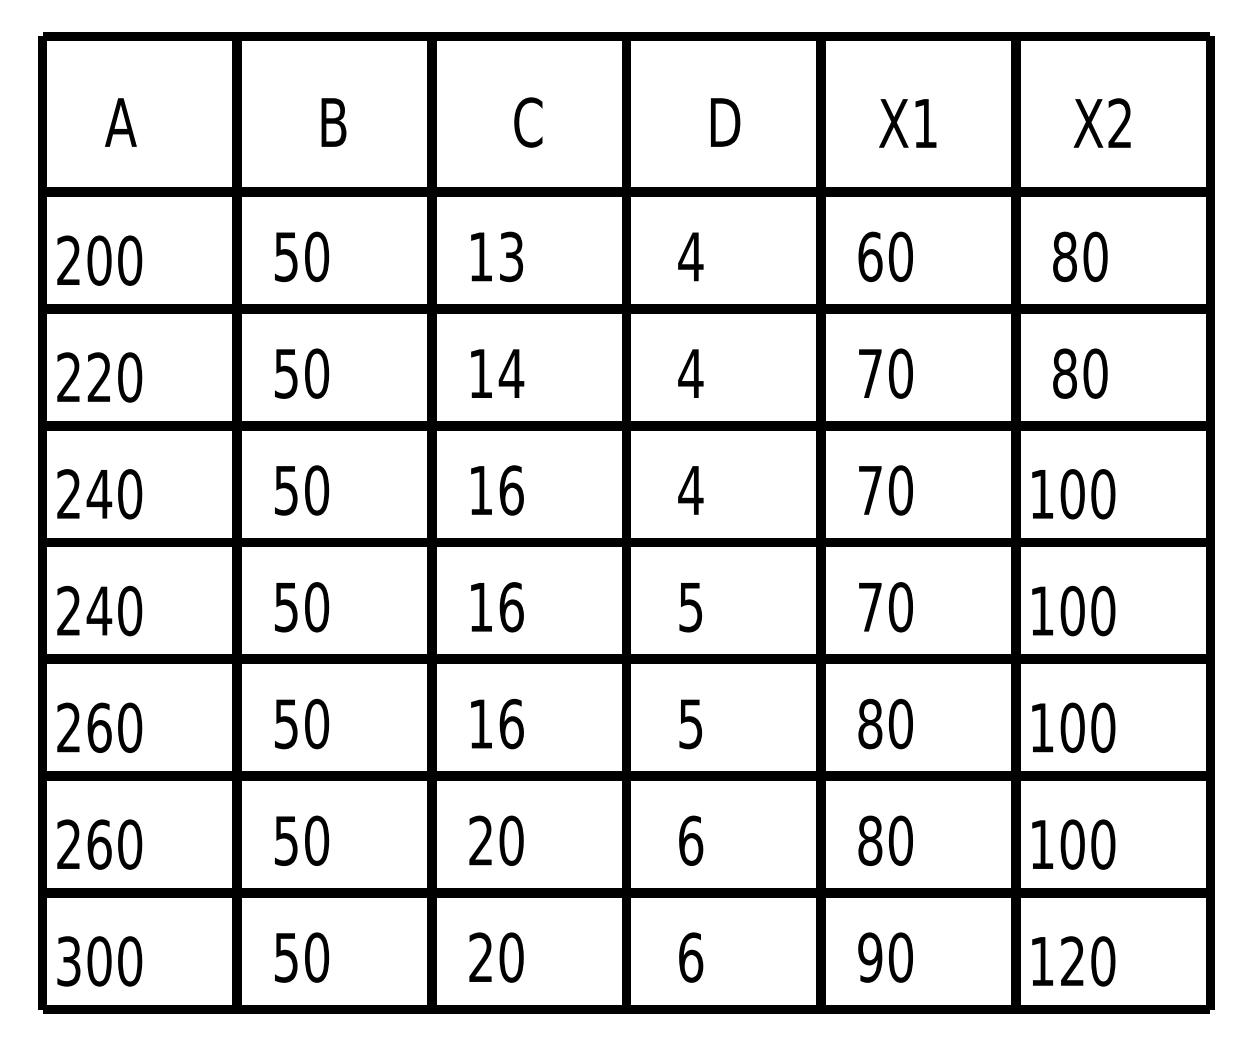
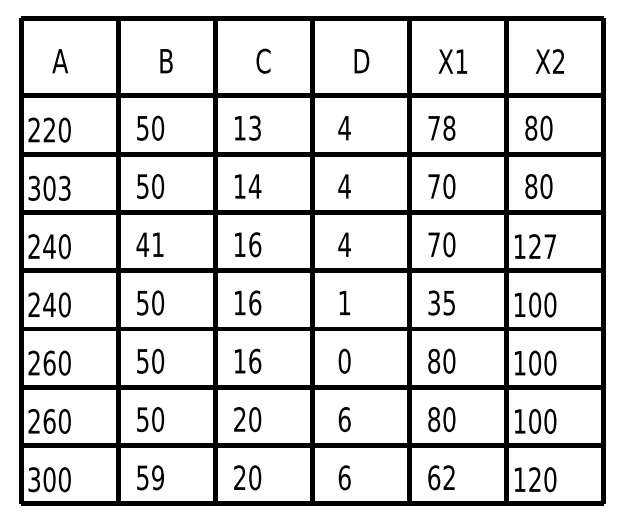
text: (885, 255) -> (441, 127), 60 -> 78
text: (99, 259) -> (49, 129), 200 -> 220
text: (99, 375) -> (49, 187), 220 -> 303
text: (301, 489) -> (150, 244), 50 -> 41
text: (1087, 493) -> (542, 246), 100 -> 127
text: (690, 606) -> (344, 302), 5 -> 1
text: (885, 606) -> (441, 302), 70 -> 35
text: (690, 722) -> (344, 360), 5 -> 0
text: (317, 956) -> (158, 477), 50 -> 59
text: (885, 956) -> (441, 477), 90 -> 62

